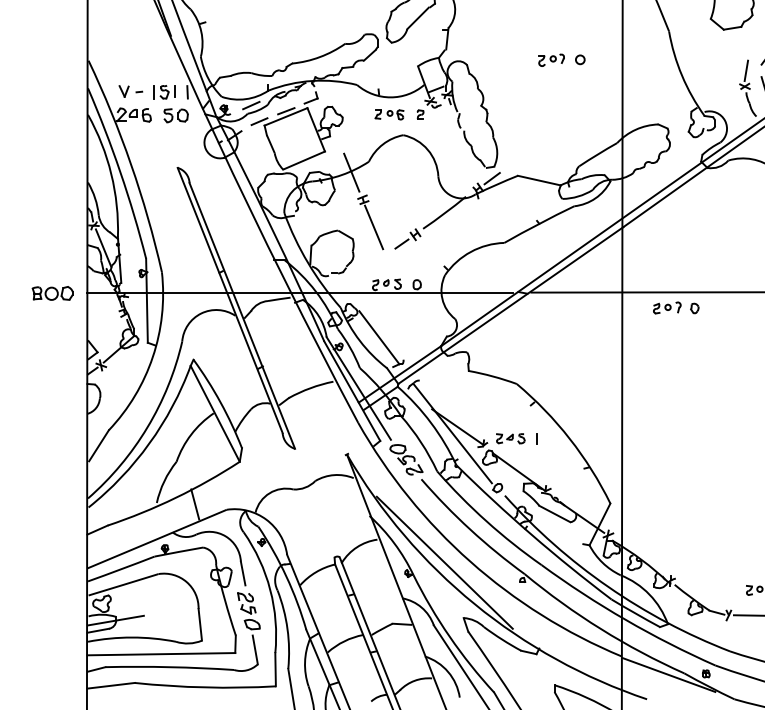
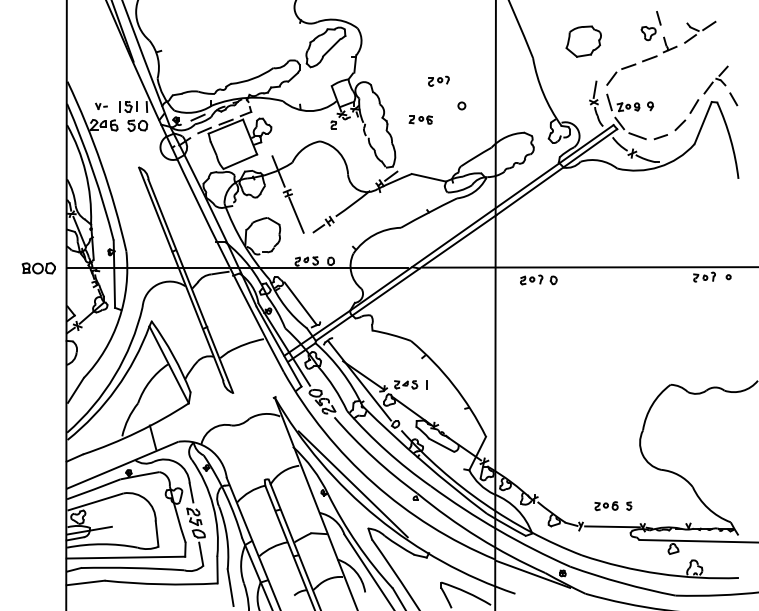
circle: (579, 59) -> (461, 105), moved
part: (130, 91) -> (101, 106), size x0.6
part: (389, 114) -> (420, 119), moved

